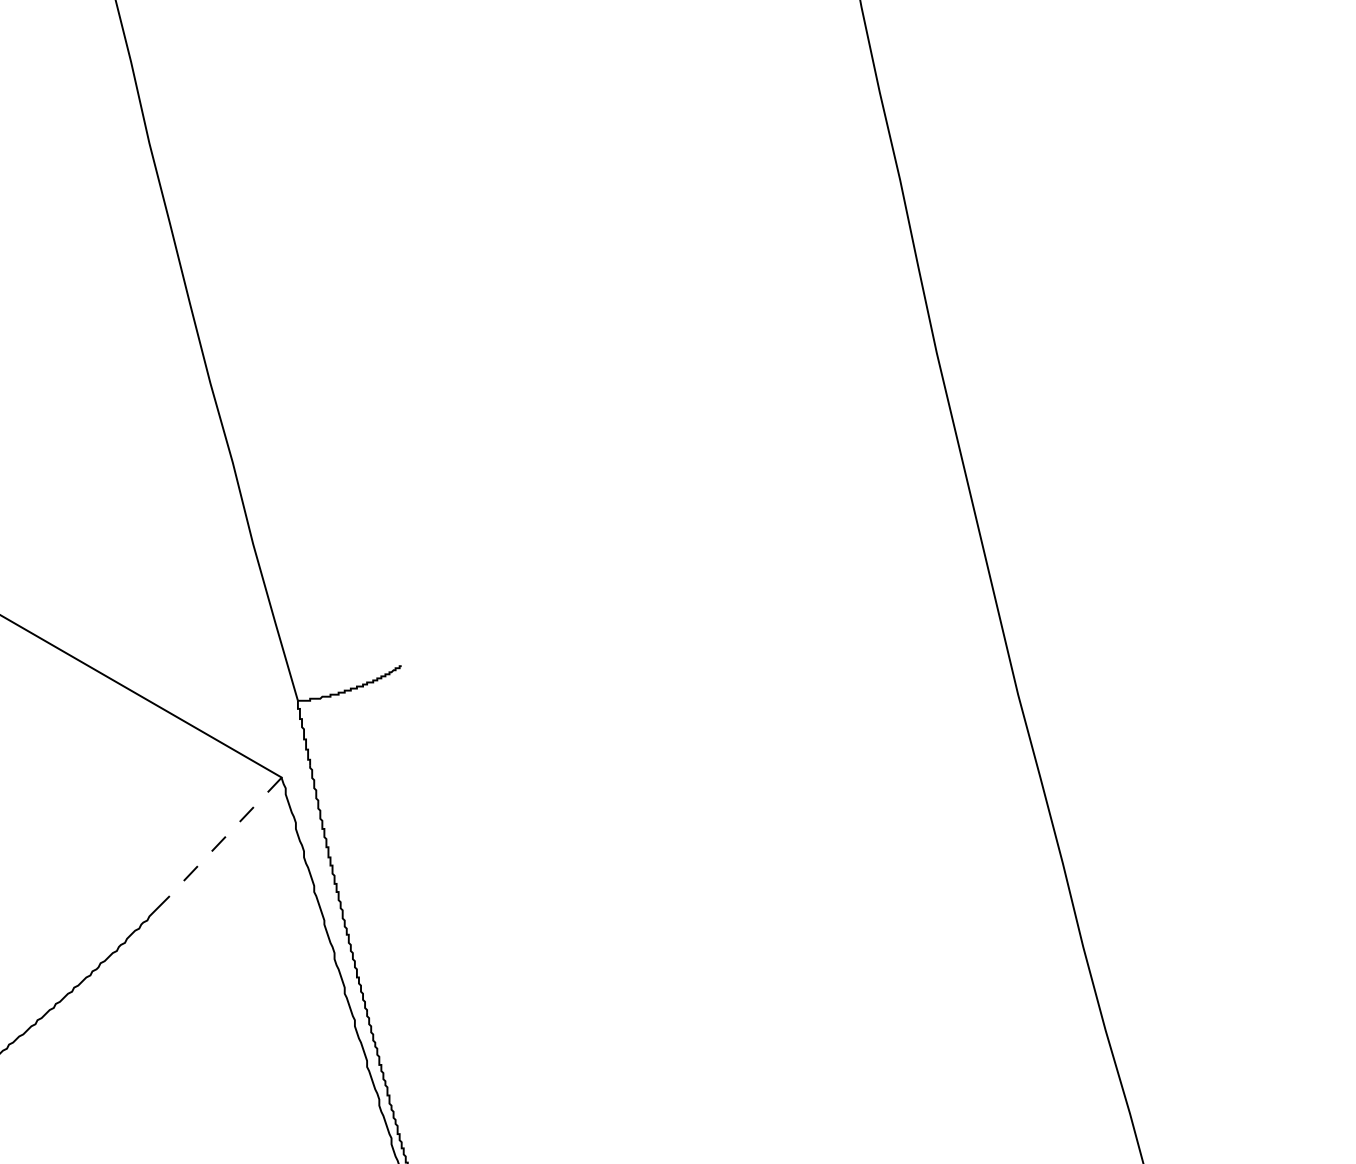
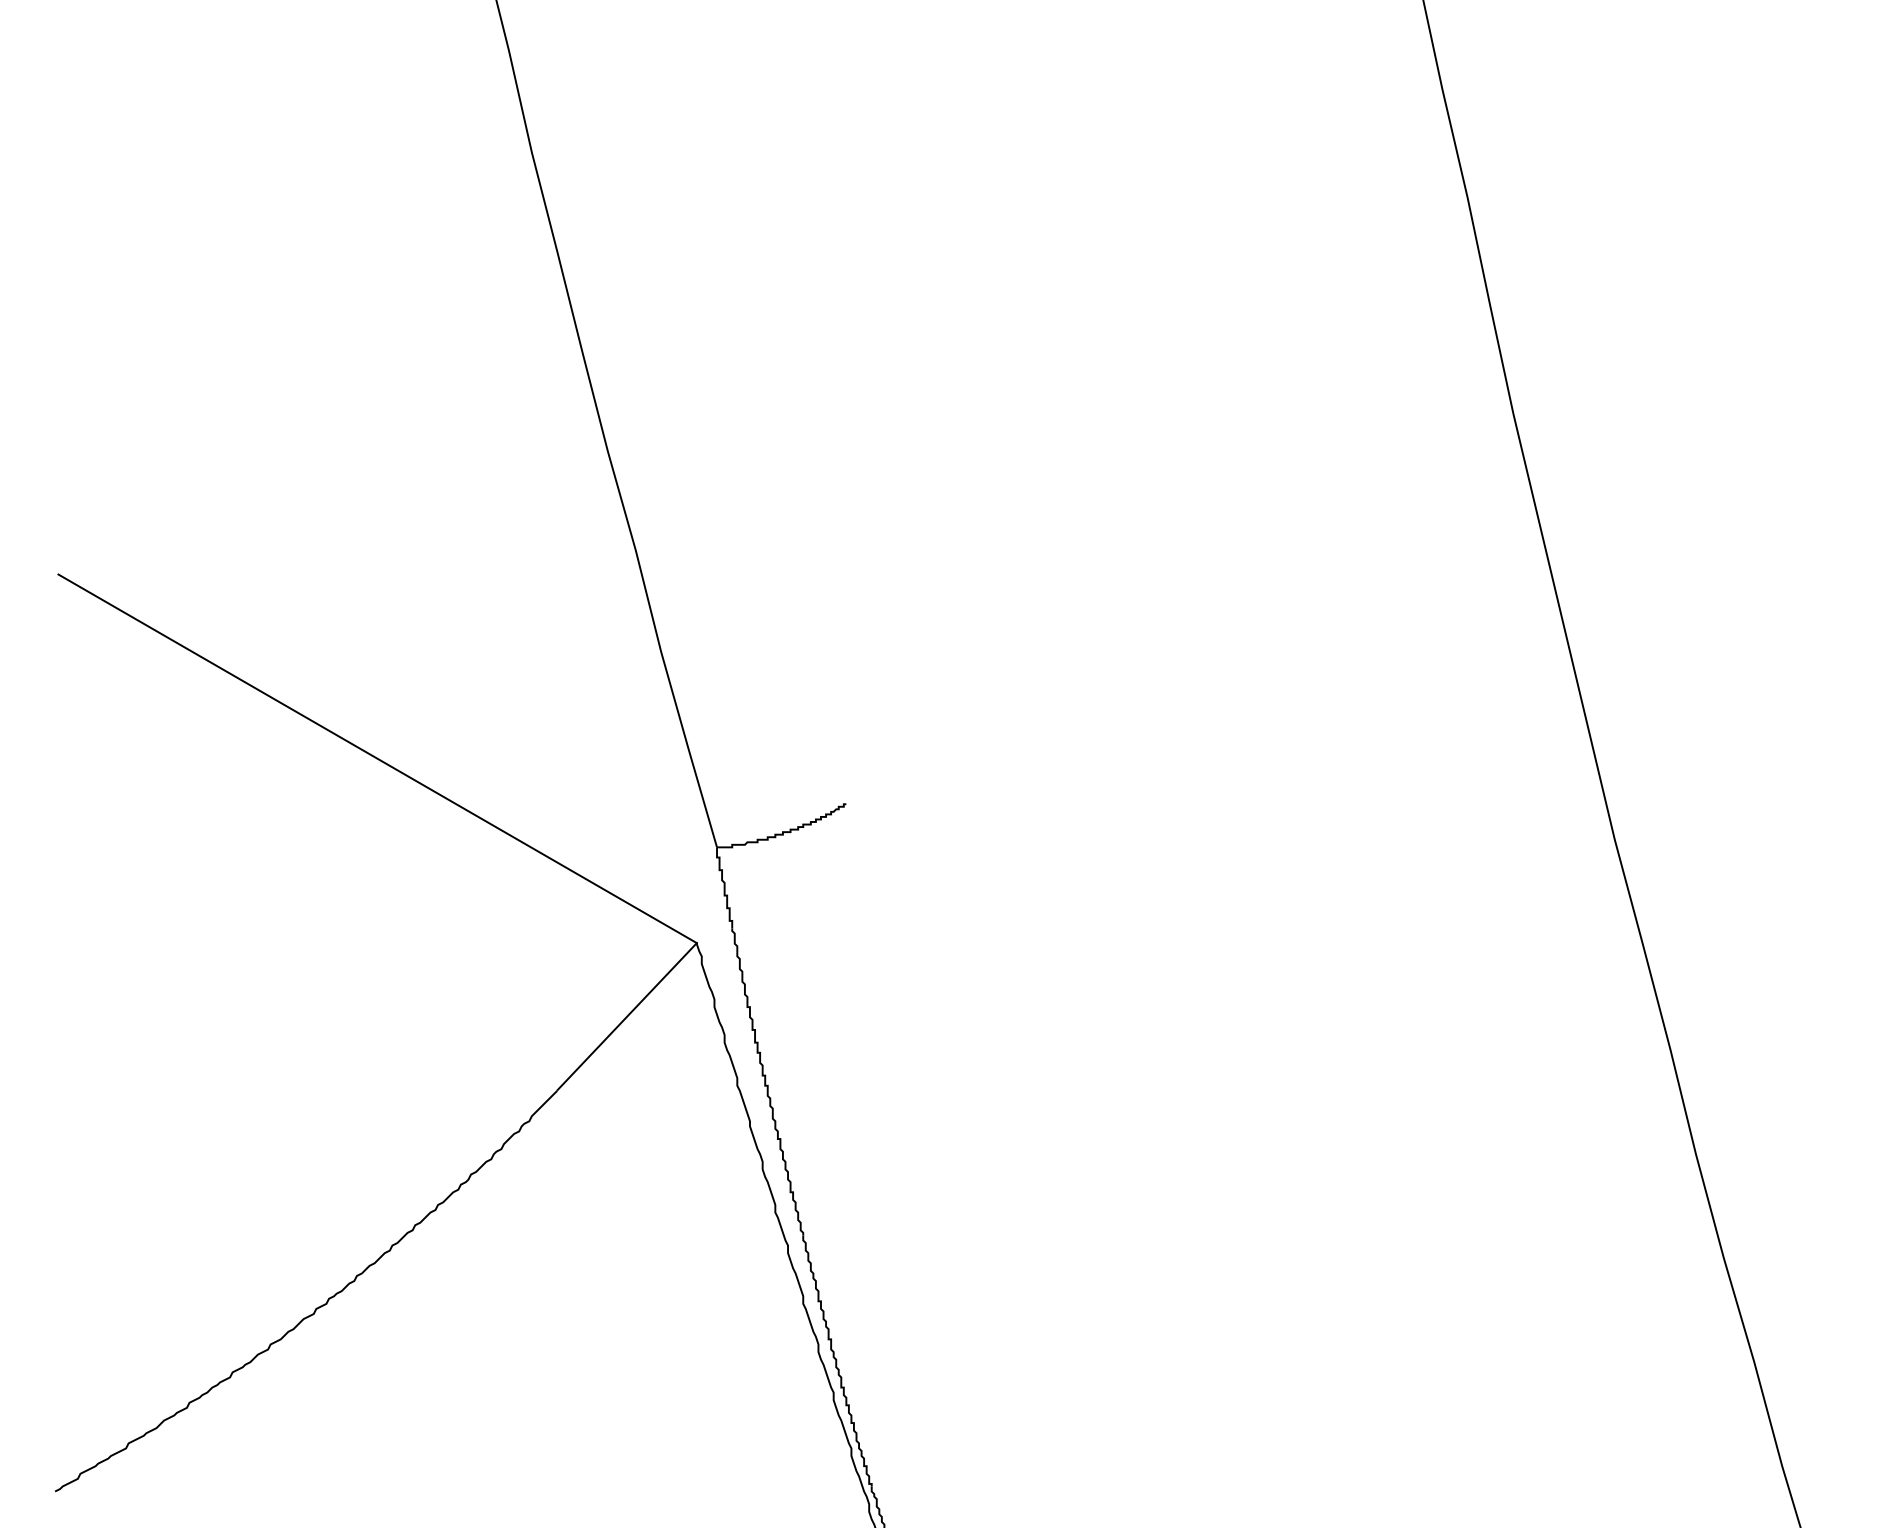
line: (225, 836) -> (626, 1016), dashed -> solid

